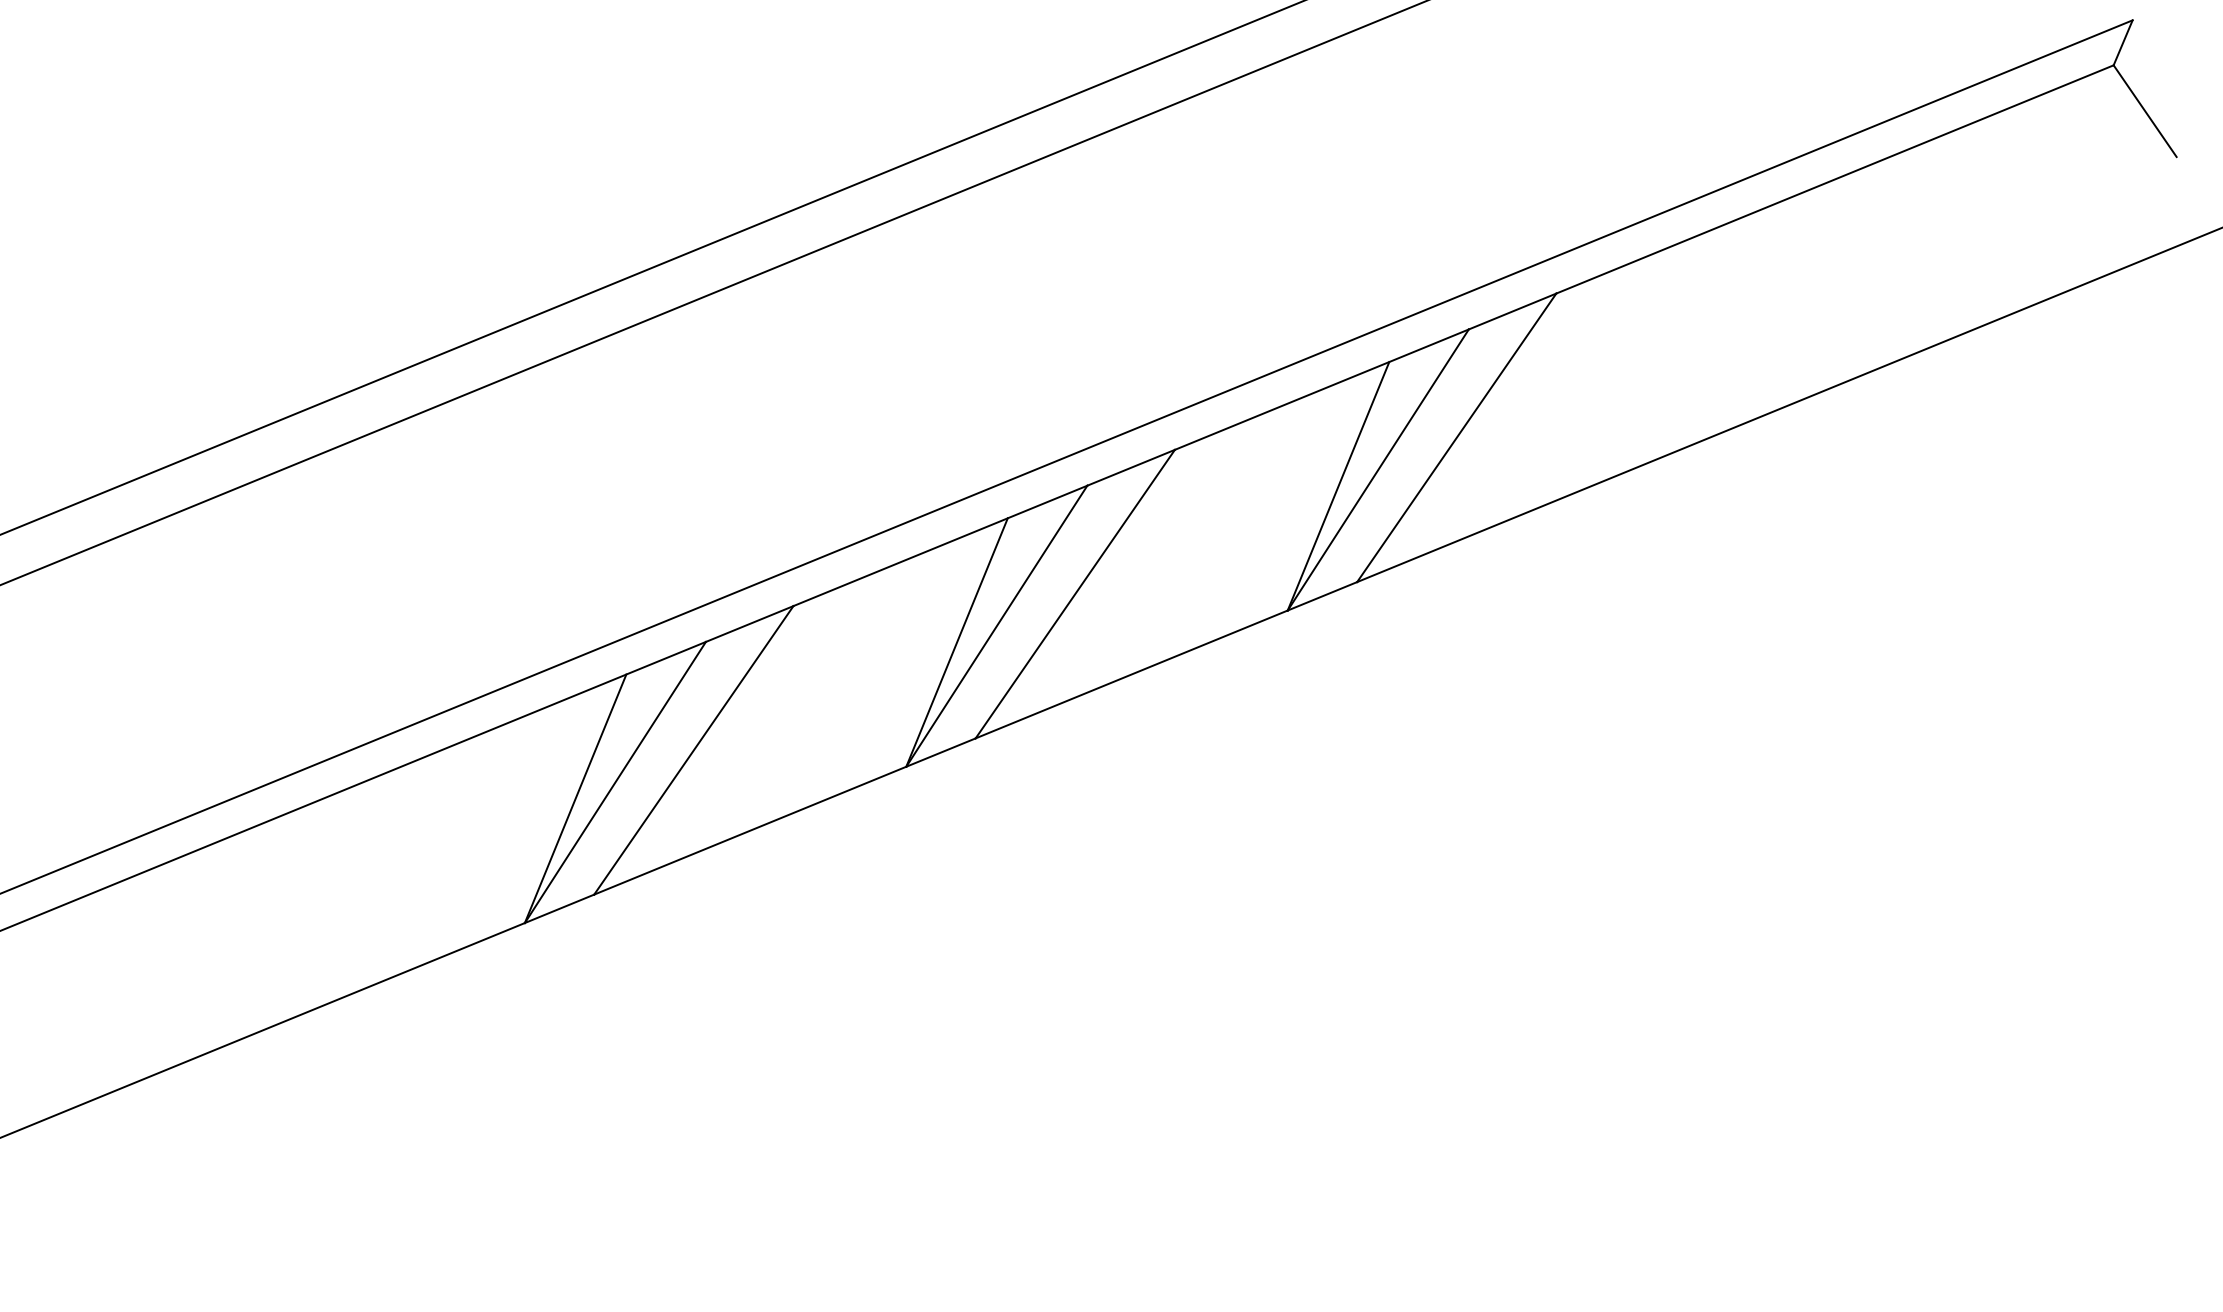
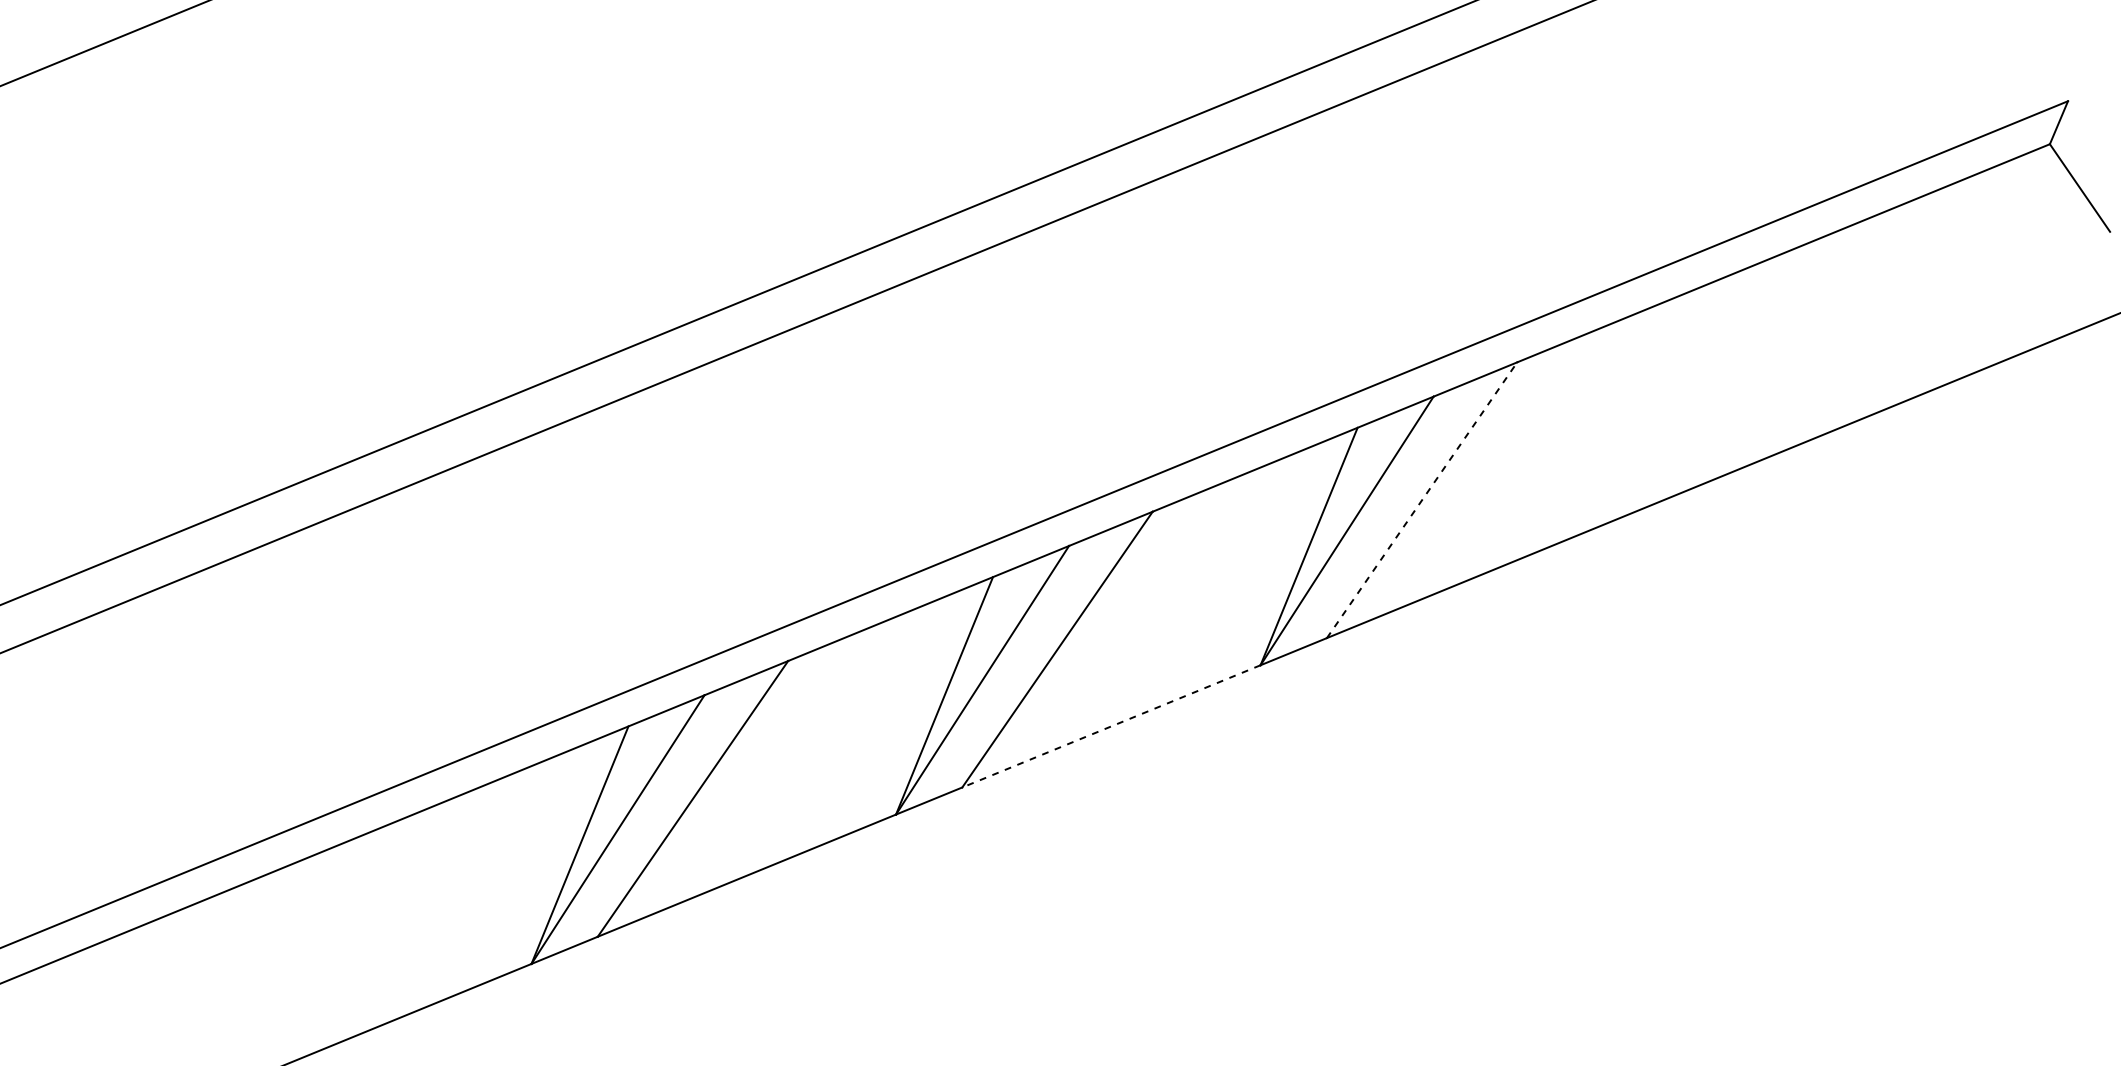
line: (1457, 437) -> (1422, 499), solid -> dashed
line: (1131, 674) -> (1111, 726), solid -> dashed

